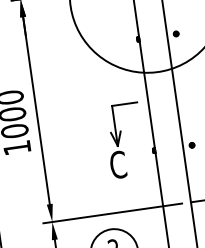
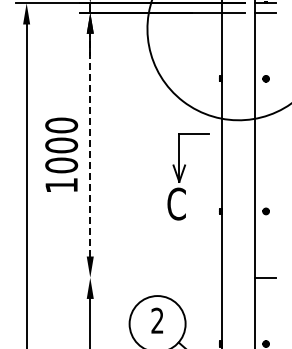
line: (36, 110) -> (90, 144), solid -> dashed
part: (124, 140) -> (188, 176), moved
line: (112, 213) -> (161, 277), removed

